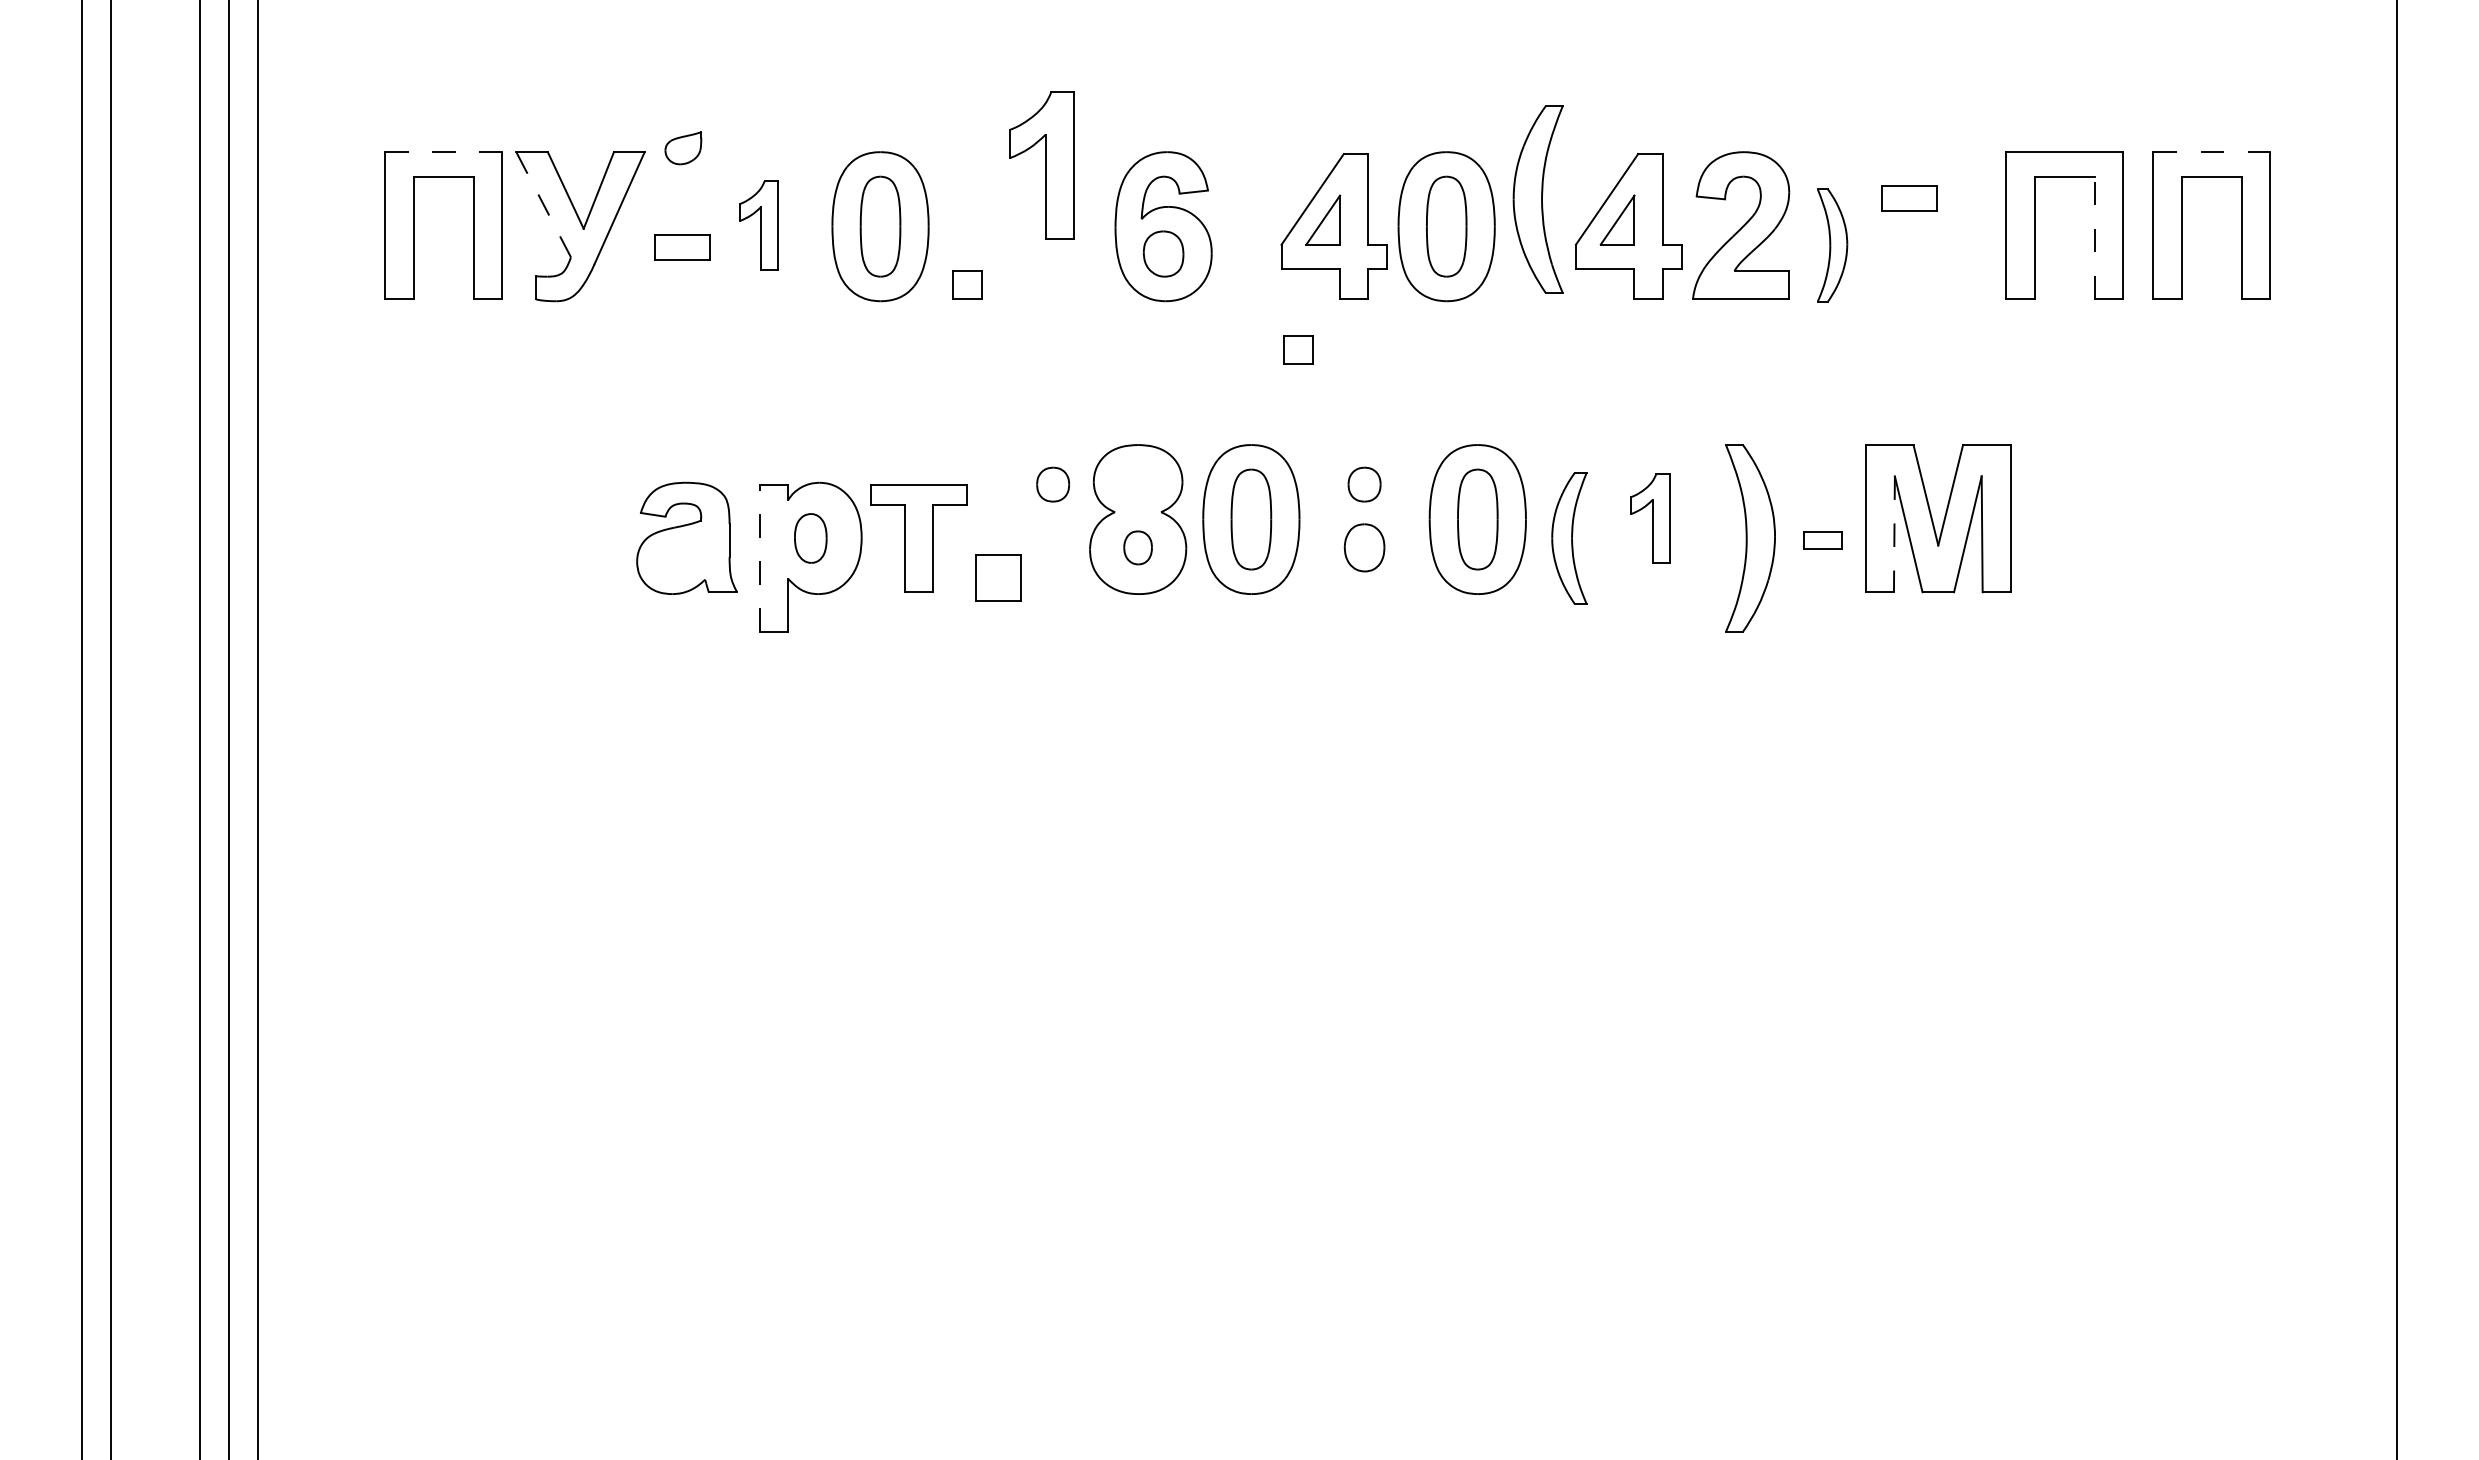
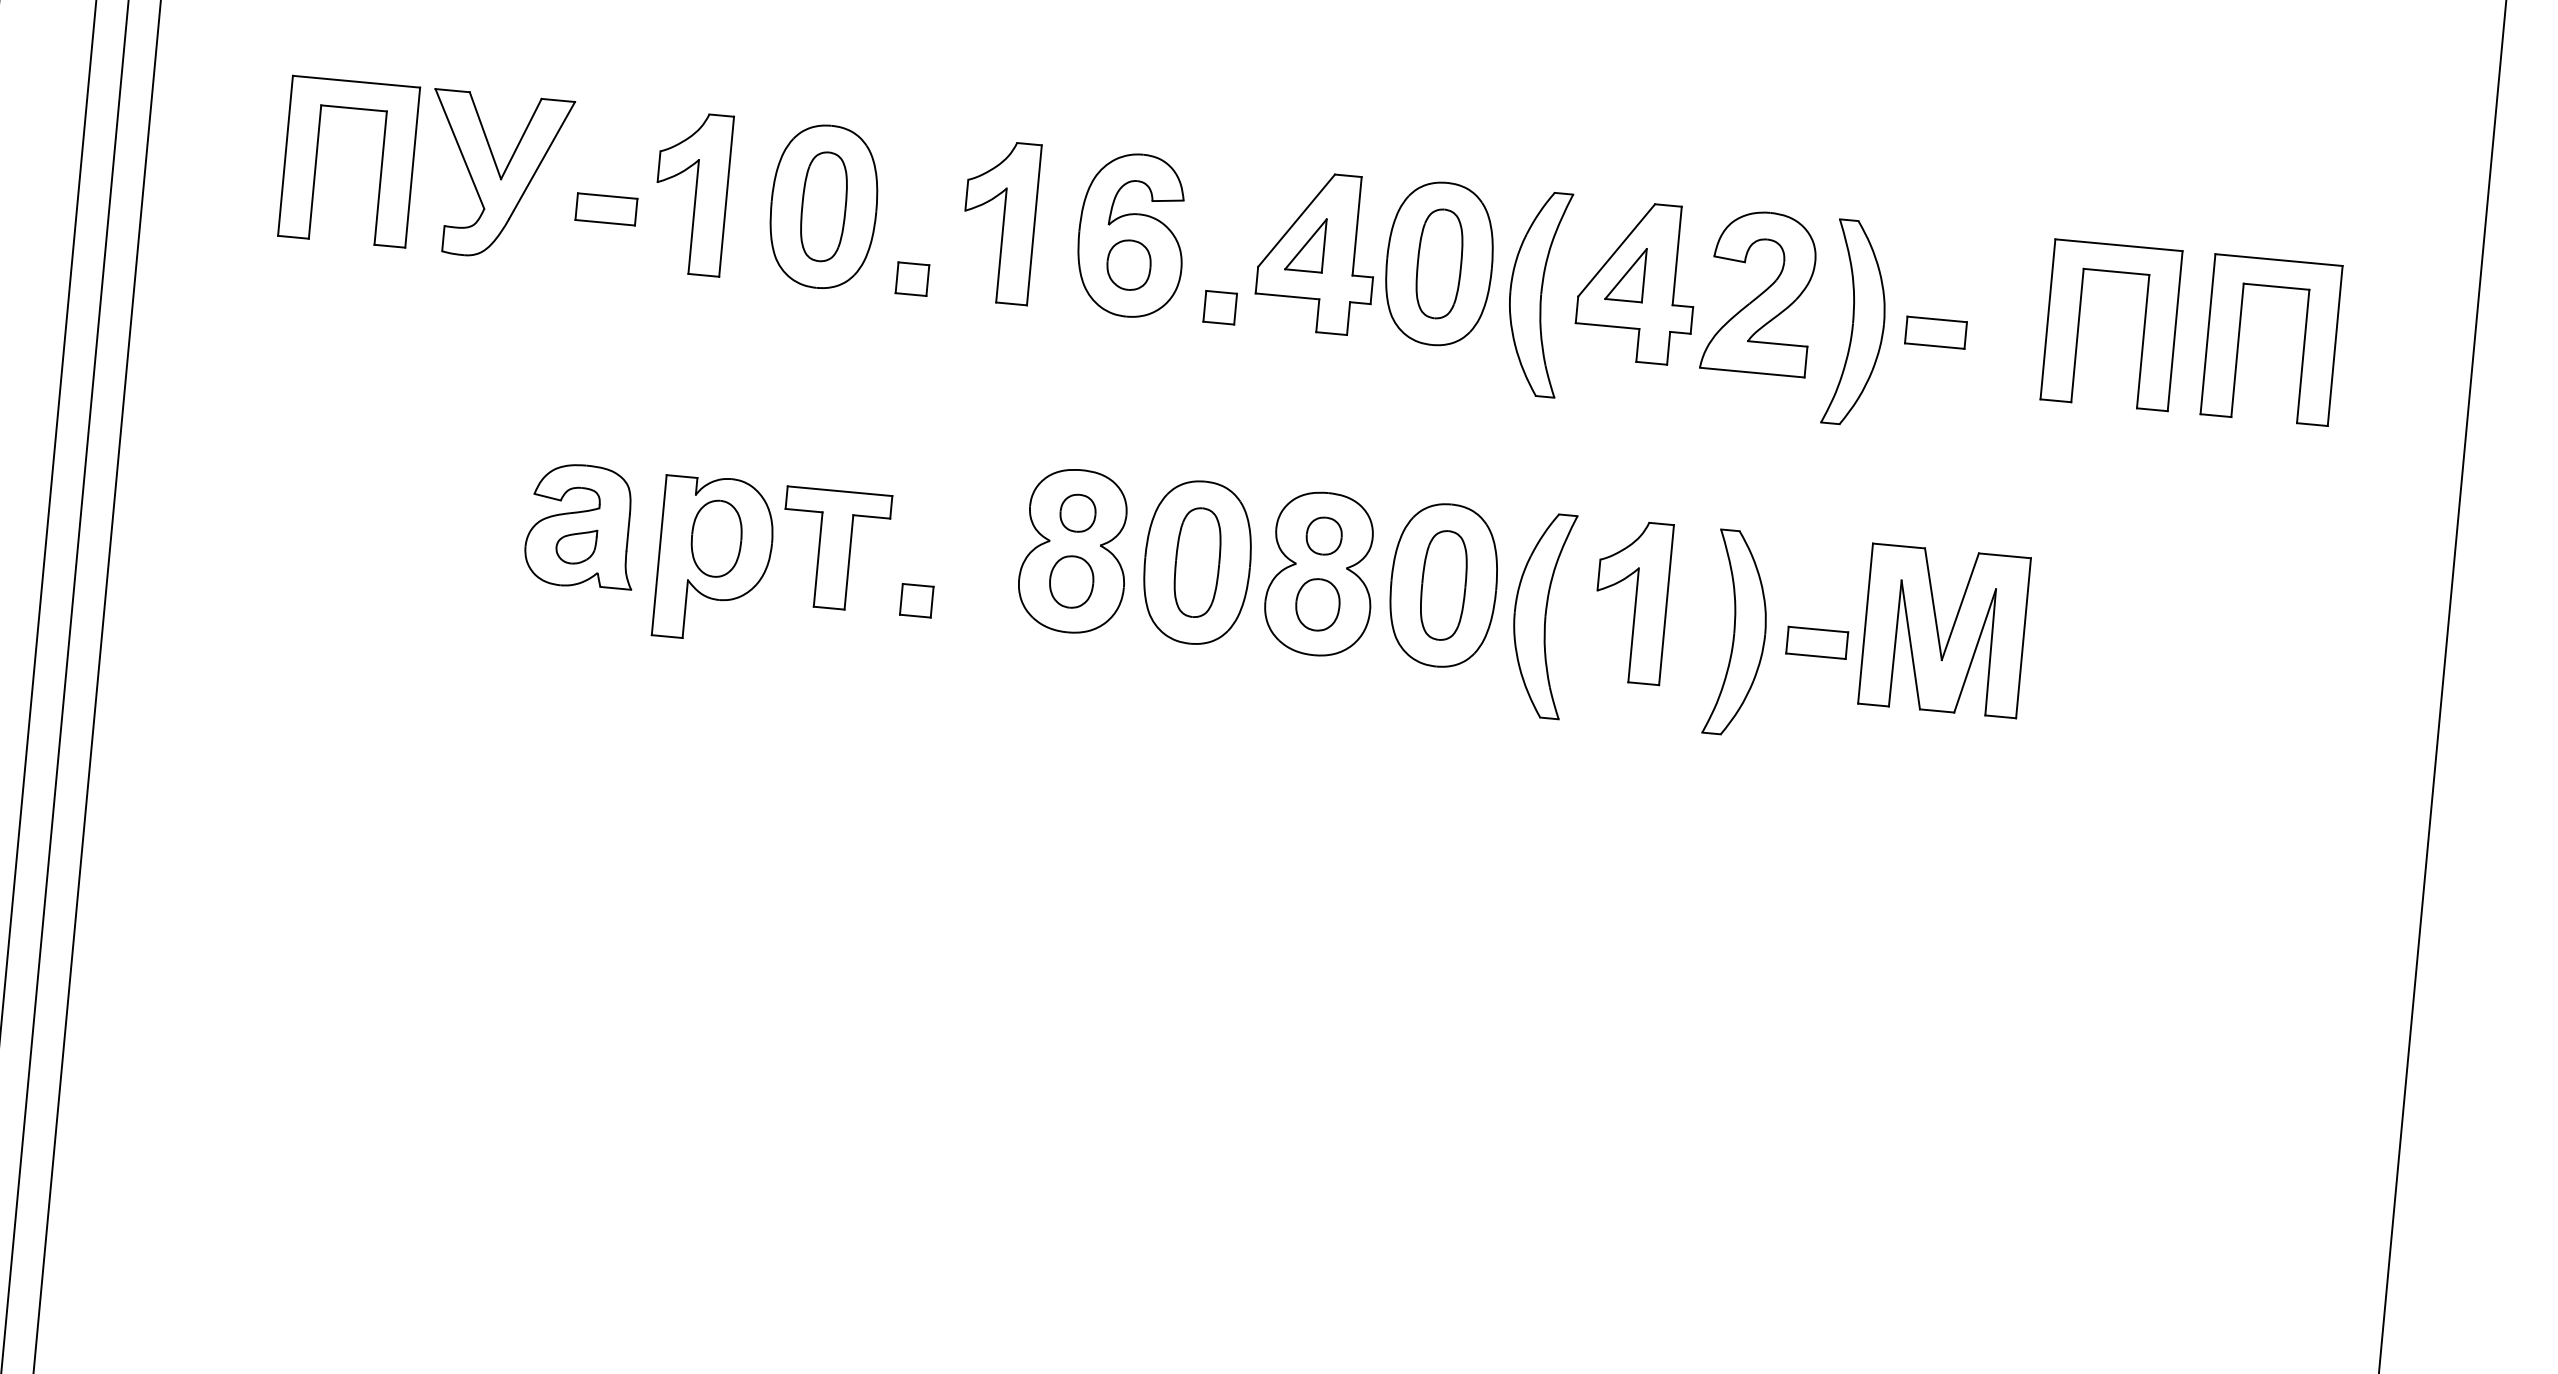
part: (683, 148) -> (576, 546), moved
line: (443, 152) -> (356, 82), dashed -> solid
line: (2211, 152) -> (2278, 260), dashed -> solid
part: (1041, 165) -> (999, 221), moved
part: (1909, 198) -> (1936, 332), moved
part: (1537, 199) -> (1536, 293), moved
line: (543, 204) -> (459, 148), dashed -> solid
part: (758, 225) -> (691, 193), size x1.67
line: (2094, 237) -> (2142, 341), dashed -> solid
part: (1832, 245) -> (1857, 323), size x1.67
part: (1298, 349) -> (1220, 306), moved
part: (1053, 484) -> (1078, 513), moved
part: (1650, 518) -> (1631, 601), size x1.67
part: (1364, 519) -> (1320, 573), added
line: (1894, 534) -> (1895, 643), dashed -> solid
part: (810, 538) -> (716, 538), size x1.43
part: (1569, 538) -> (1541, 615), size x1.43
part: (1823, 540) -> (1817, 643), size x1.43
part: (1137, 547) -> (1070, 581), size x1.43
line: (759, 558) -> (658, 555), dashed -> solid
part: (998, 577) -> (916, 600), size x0.62

